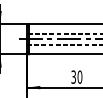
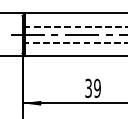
text: (79, 77) -> (96, 88), 30 -> 39

